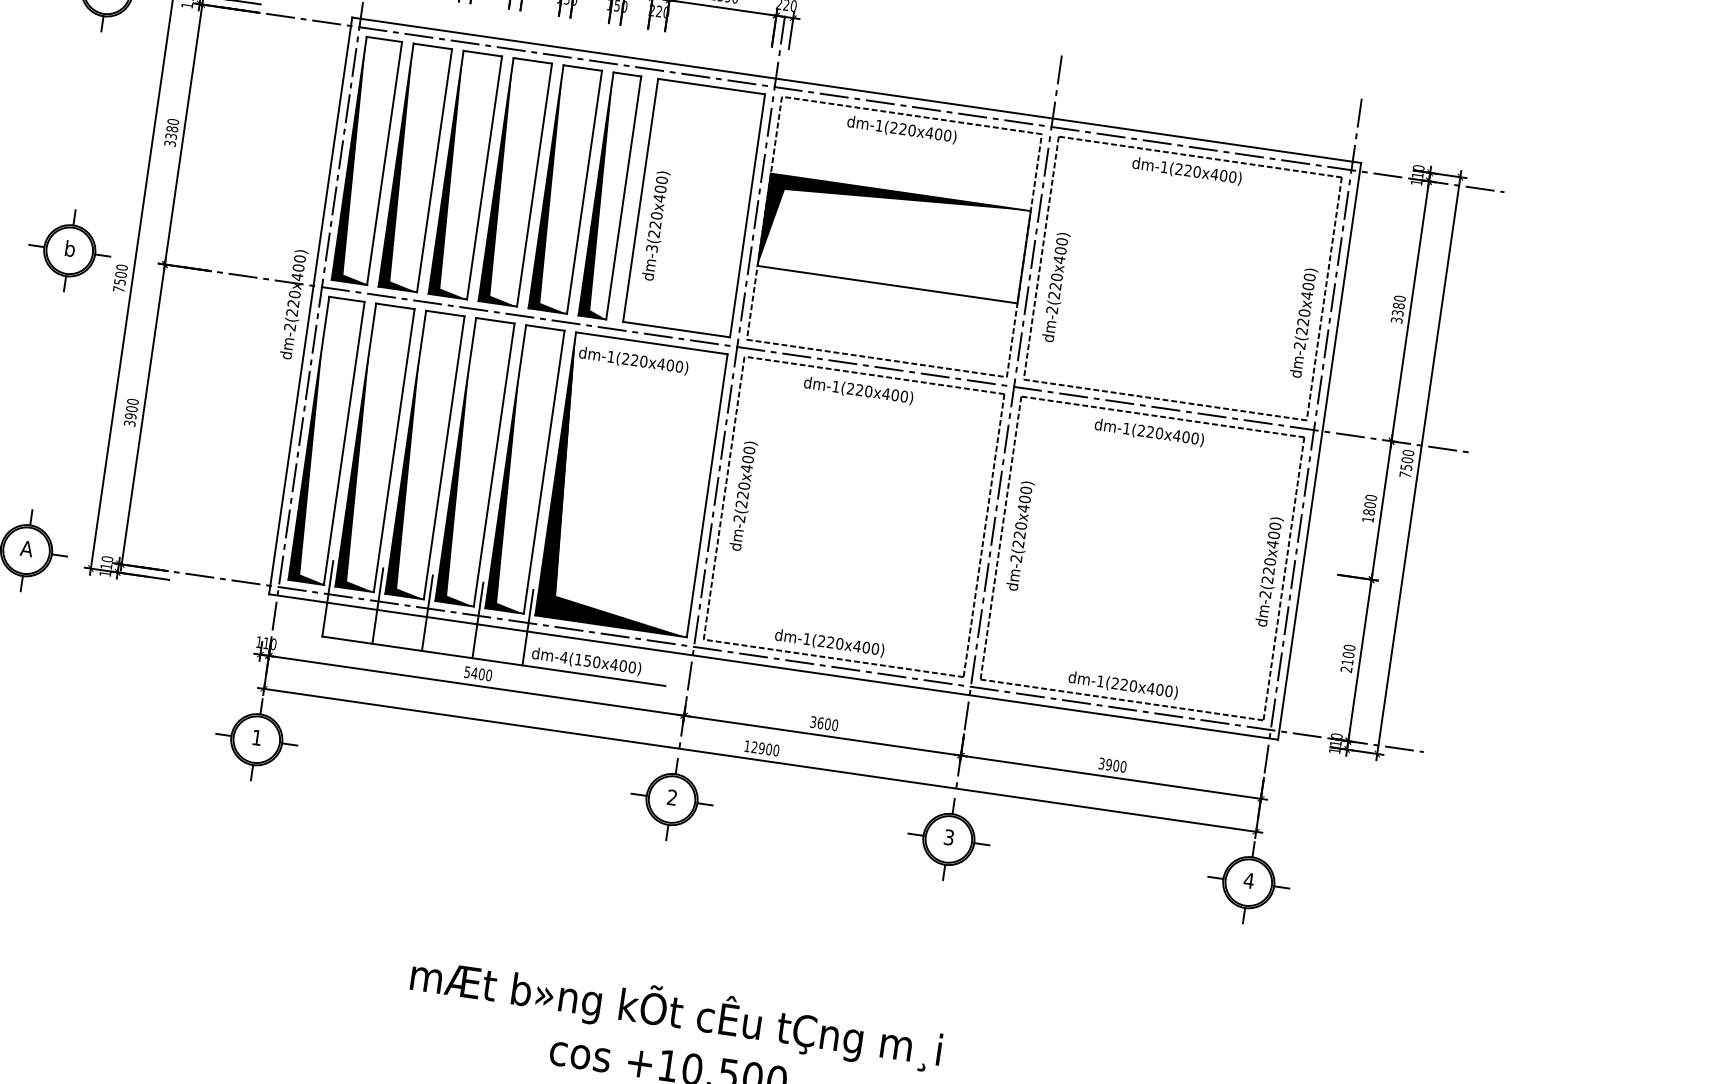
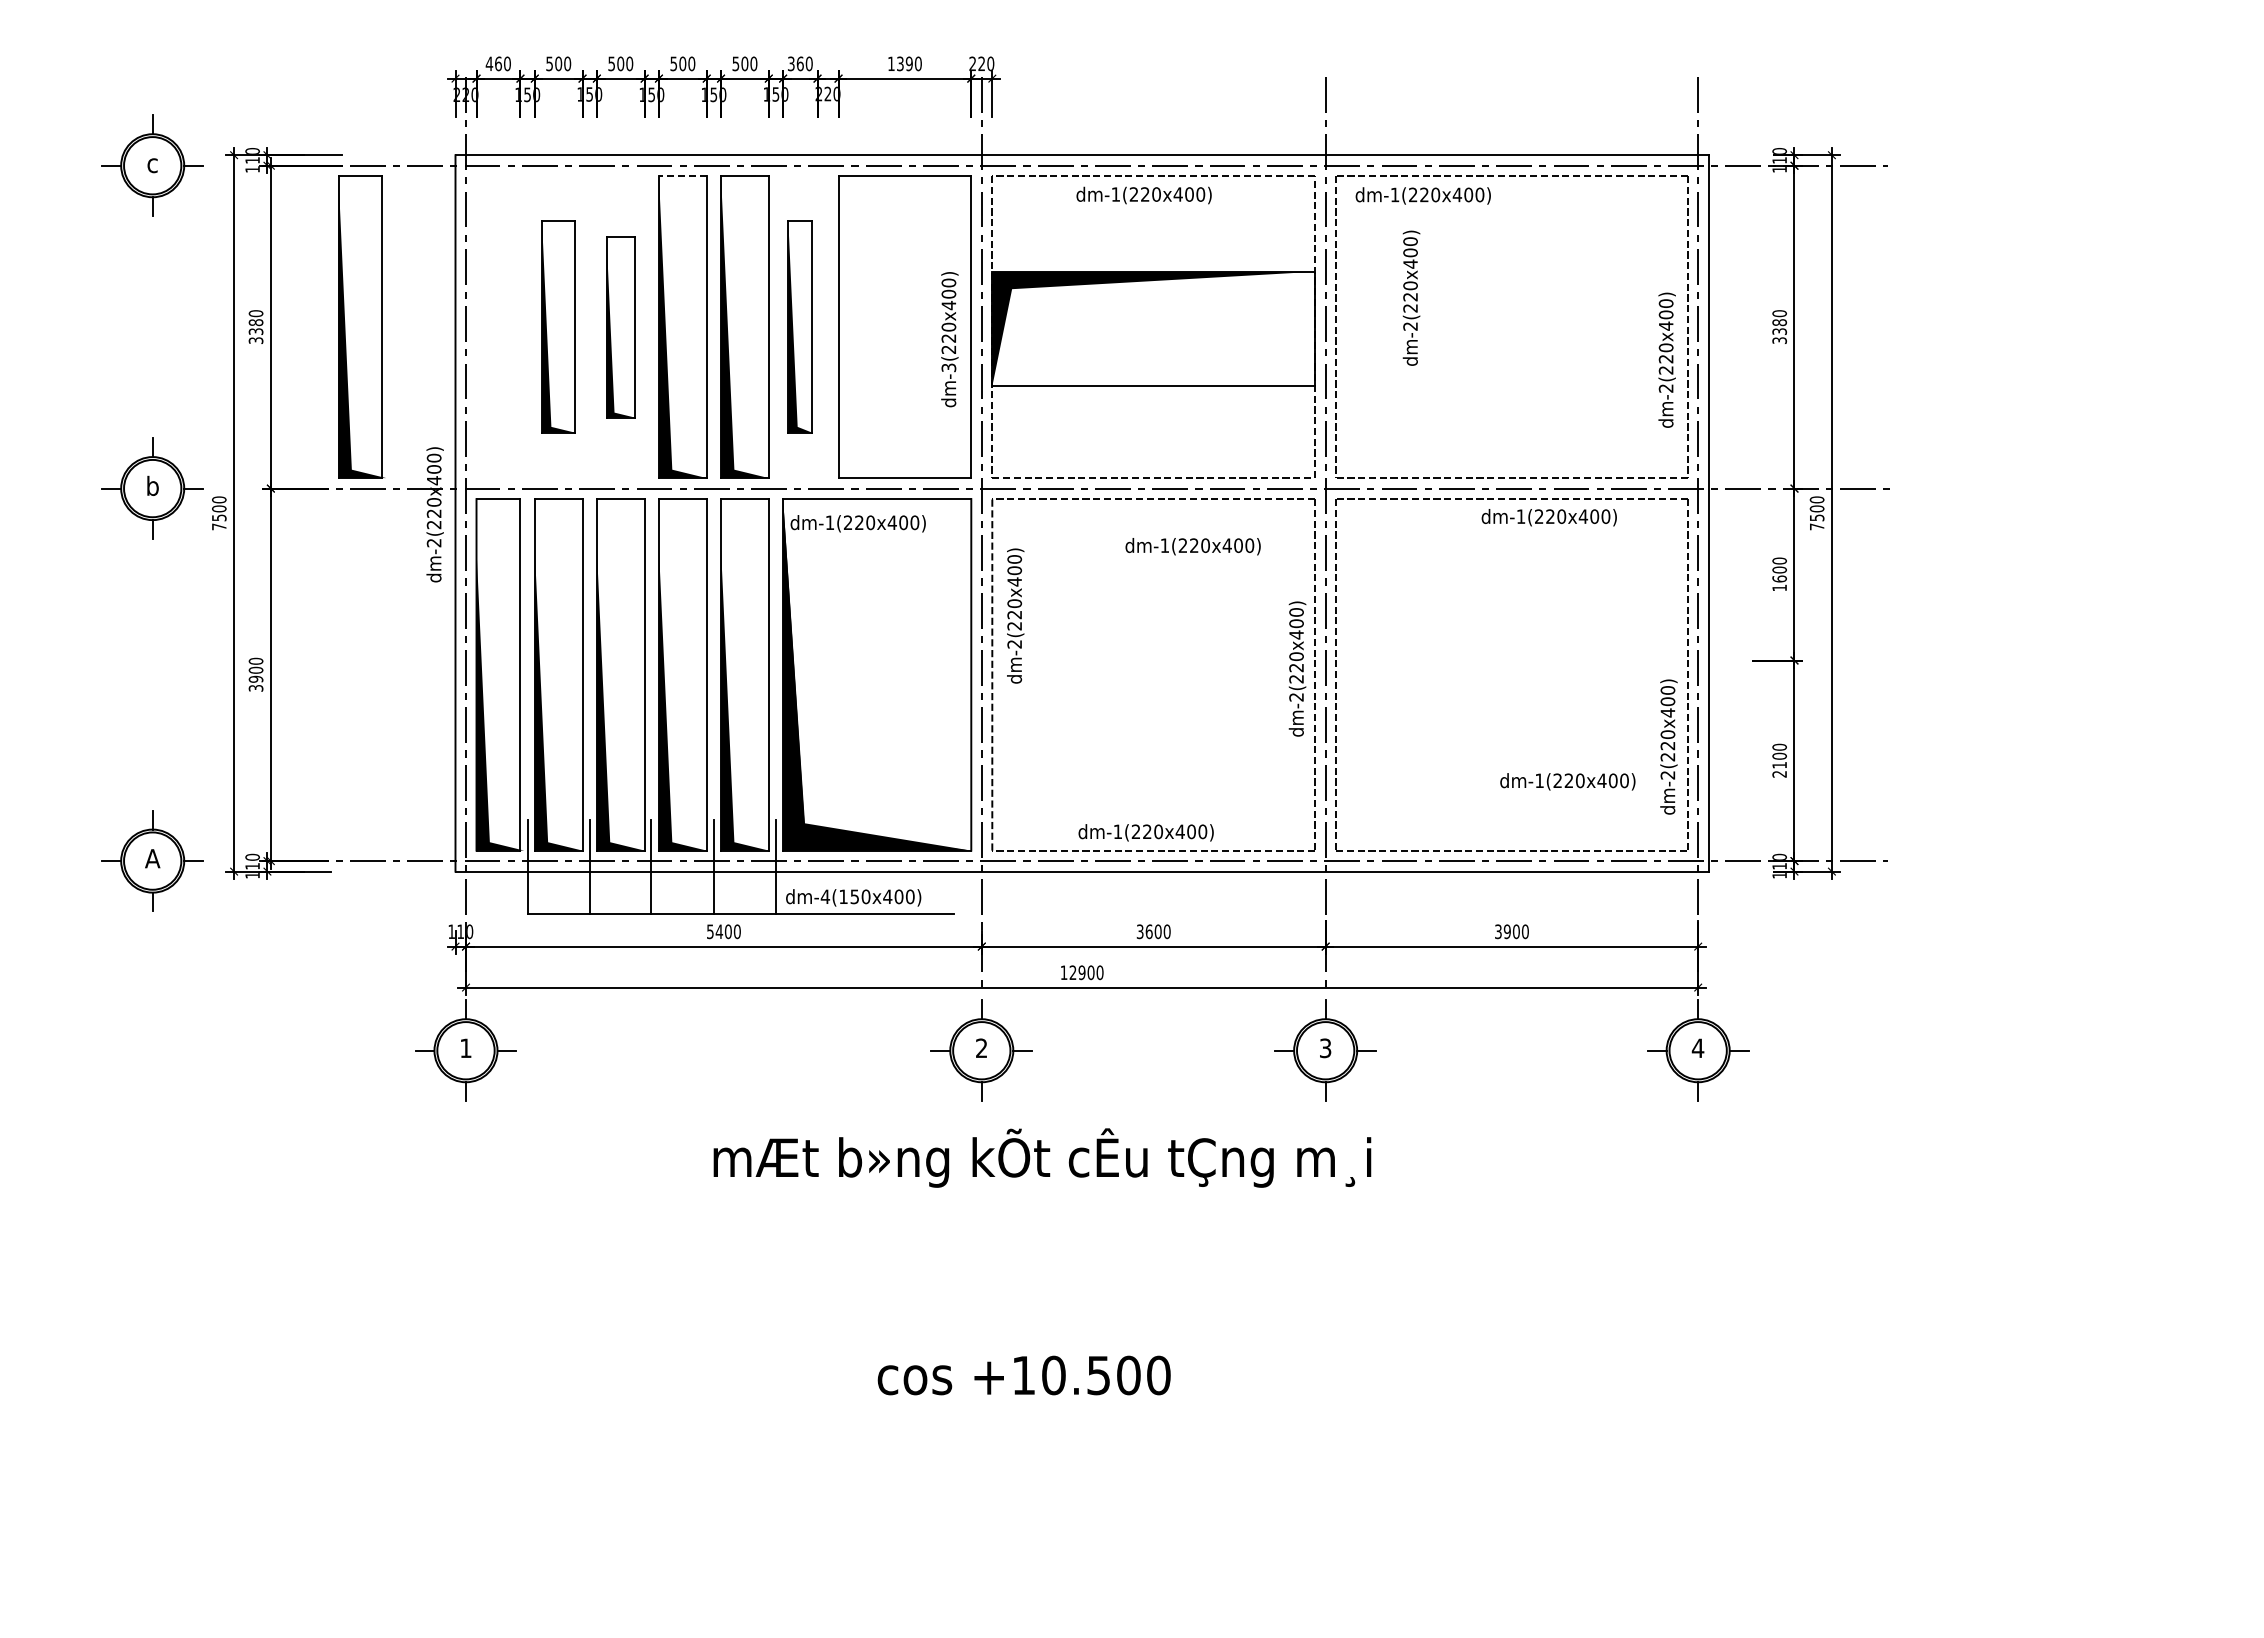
line: (532, 61) -> (682, 176), solid -> dashed
part: (367, 160) -> (361, 326), moved
part: (415, 167) -> (558, 326), size x0.7
text: (1186, 170) -> (1422, 195), moved
part: (465, 174) -> (620, 326), size x0.6
part: (610, 195) -> (800, 326), size x0.7
text: (655, 225) -> (949, 339), moved
text: (1056, 286) -> (1411, 297), moved
text: (858, 390) -> (1192, 546), moved
text: (1148, 432) -> (1548, 517), moved
text: (743, 495) -> (1015, 615), moved
text: (1369, 511) -> (1779, 578), 1800 -> 1600
text: (1020, 535) -> (1297, 668), moved
text: (1269, 571) -> (1668, 746), moved
text: (1123, 685) -> (1567, 781), moved
text: (676, 1012) -> (1042, 1157), moved

